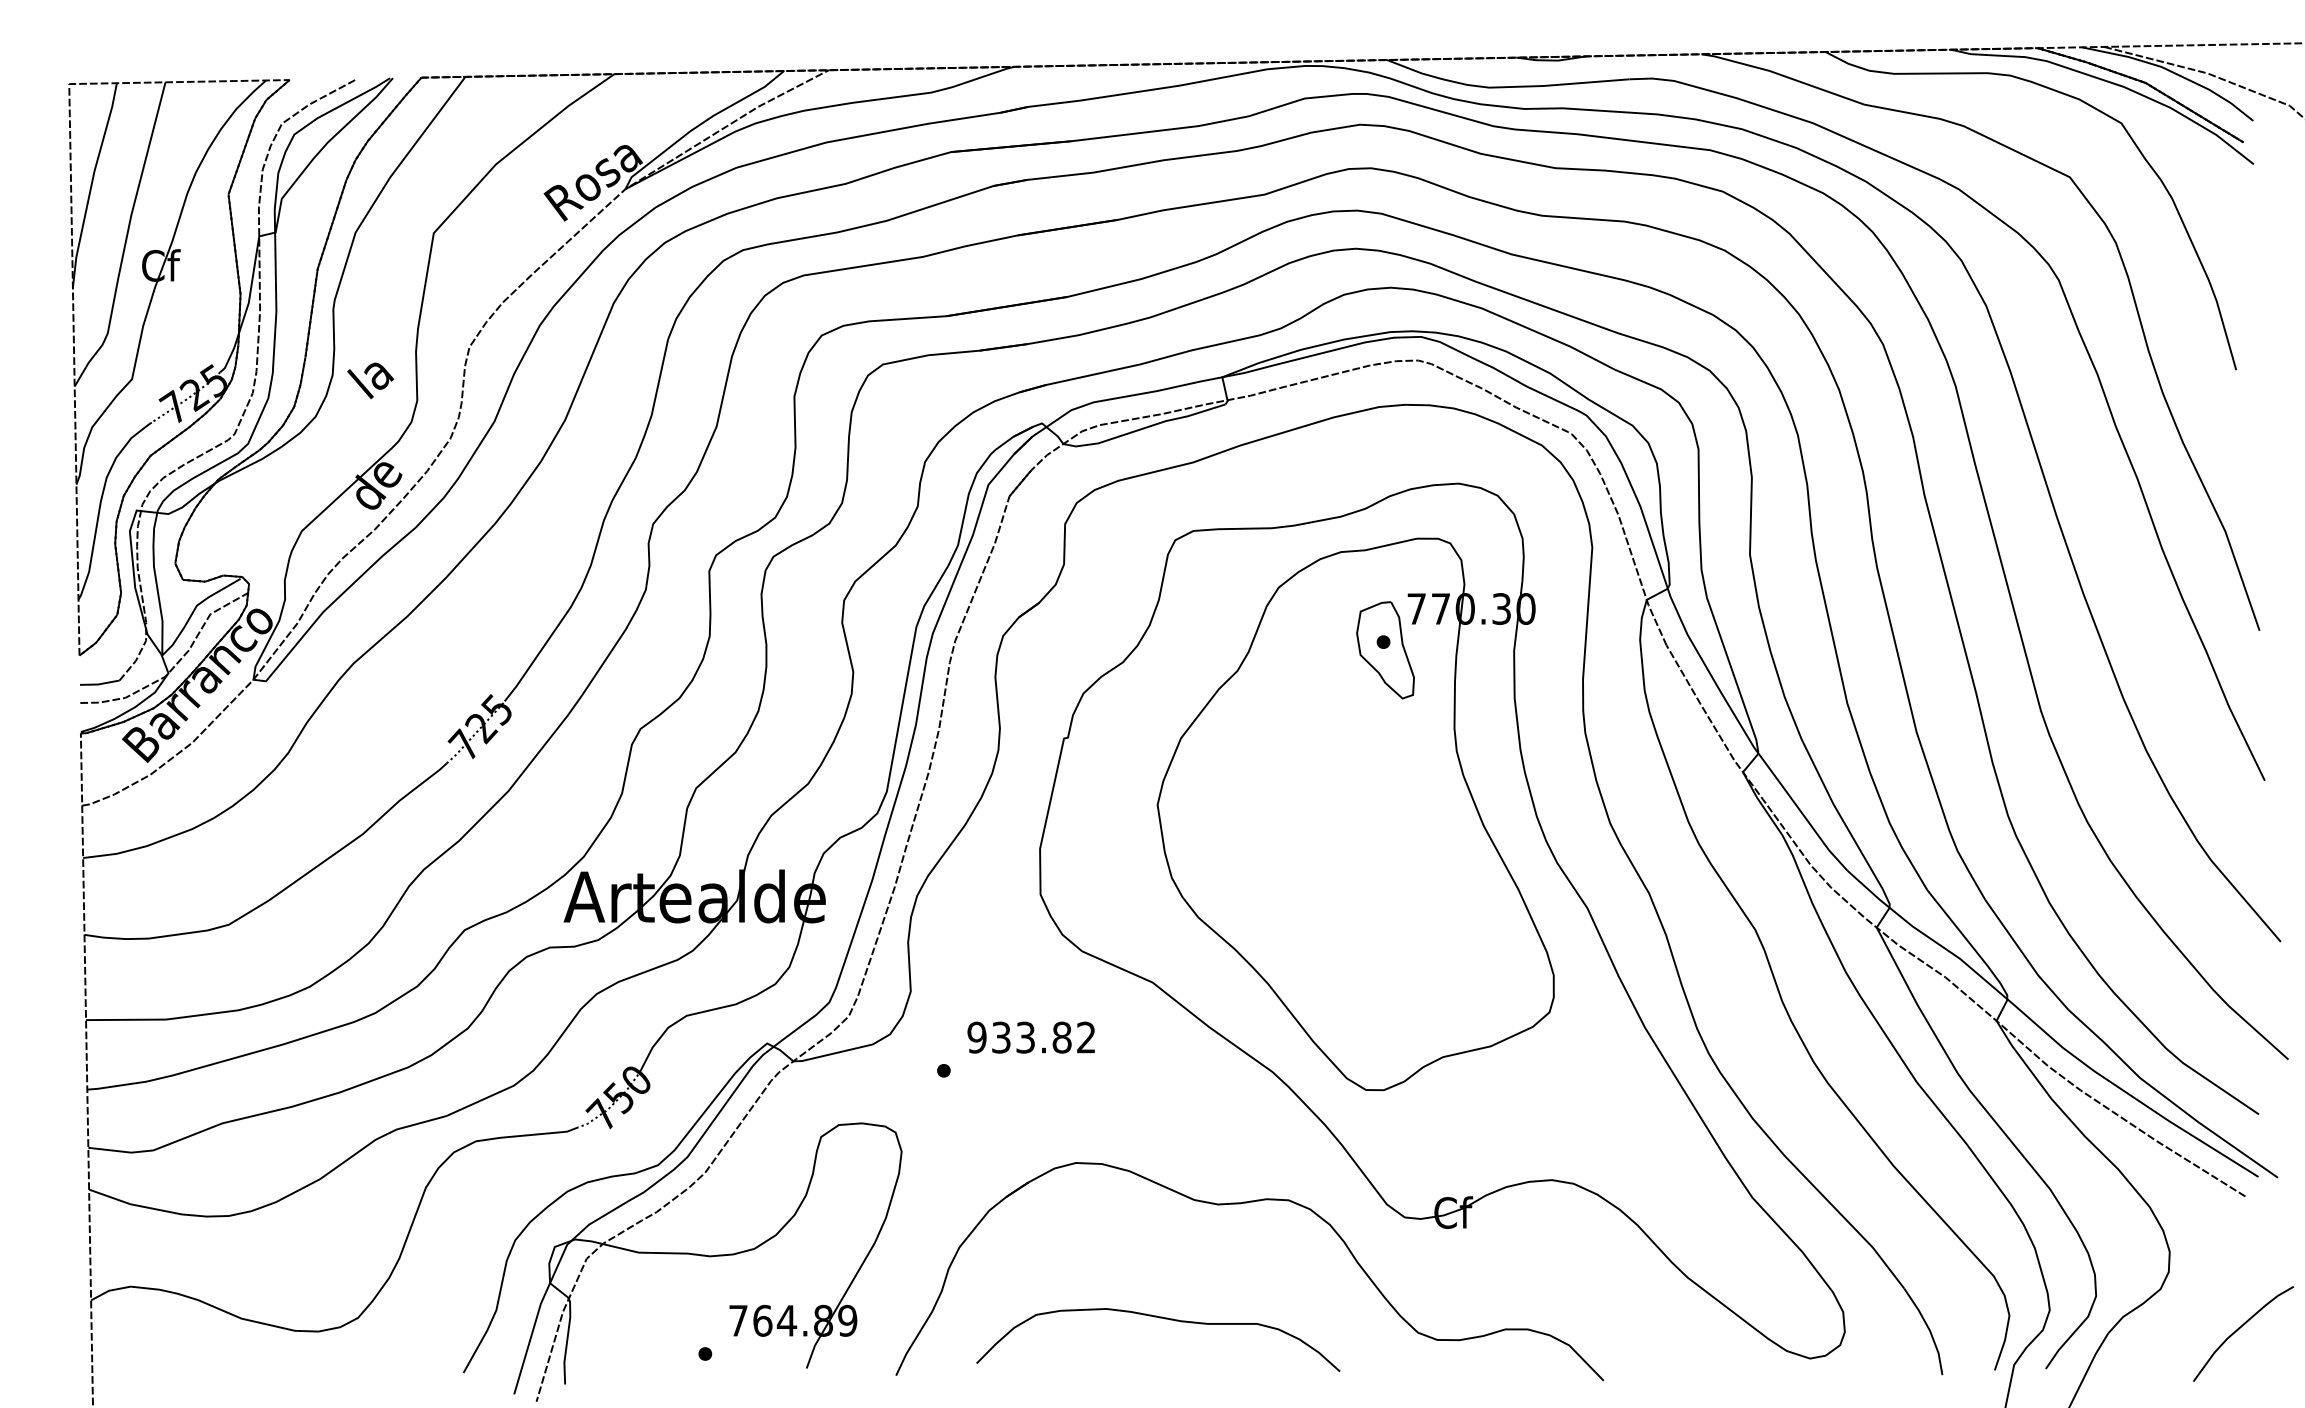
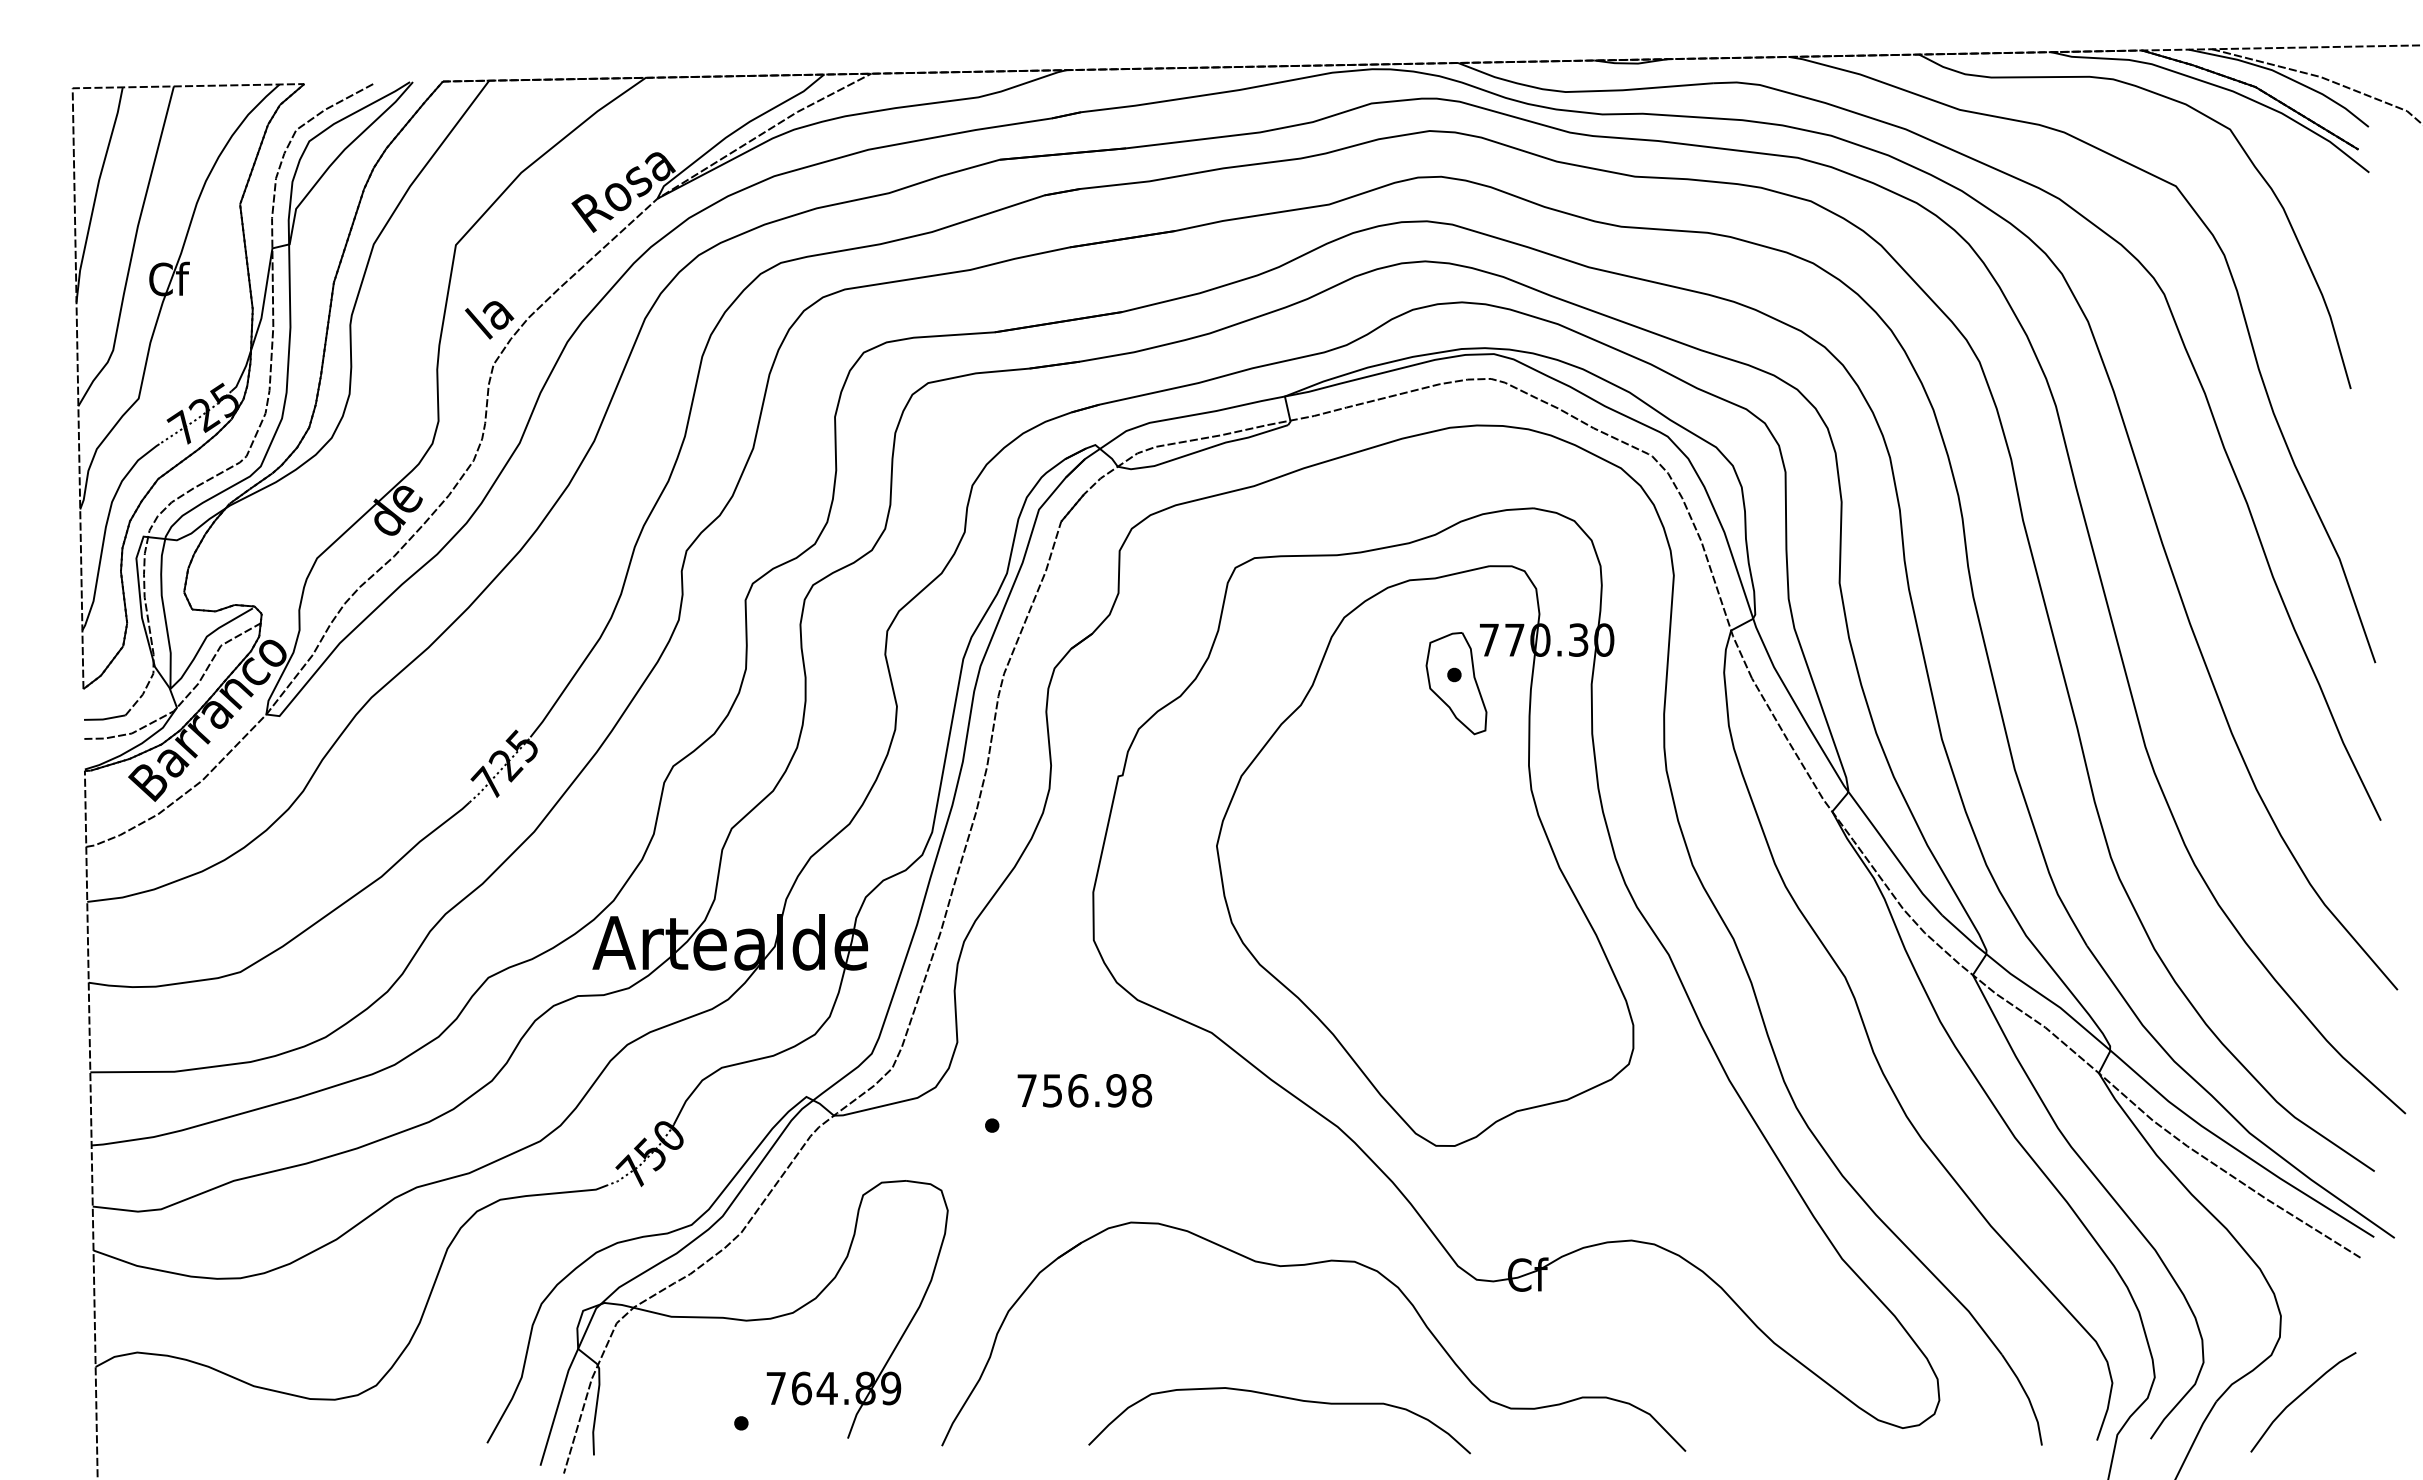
text: (370, 381) -> (489, 320), moved
text: (1031, 1037) -> (1084, 1090), 933.82 -> 756.98
curve: (1162, 1318) -> (1283, 1398), moved
curve: (2239, 1329) -> (2299, 1397), moved

